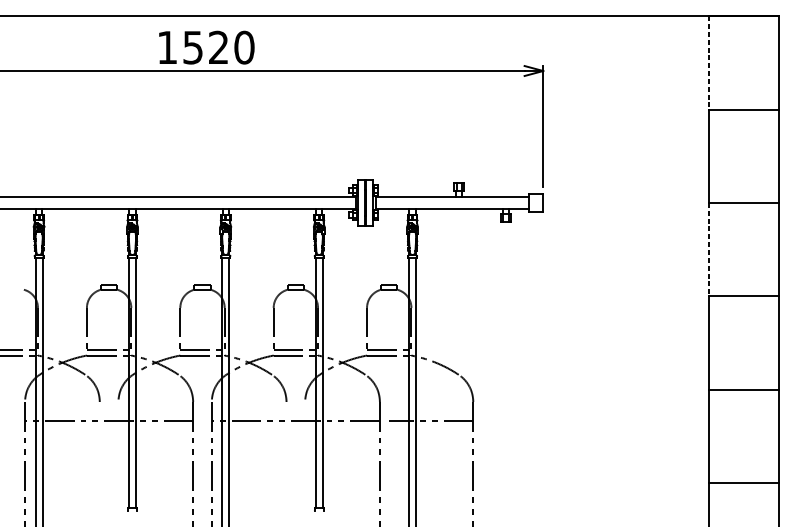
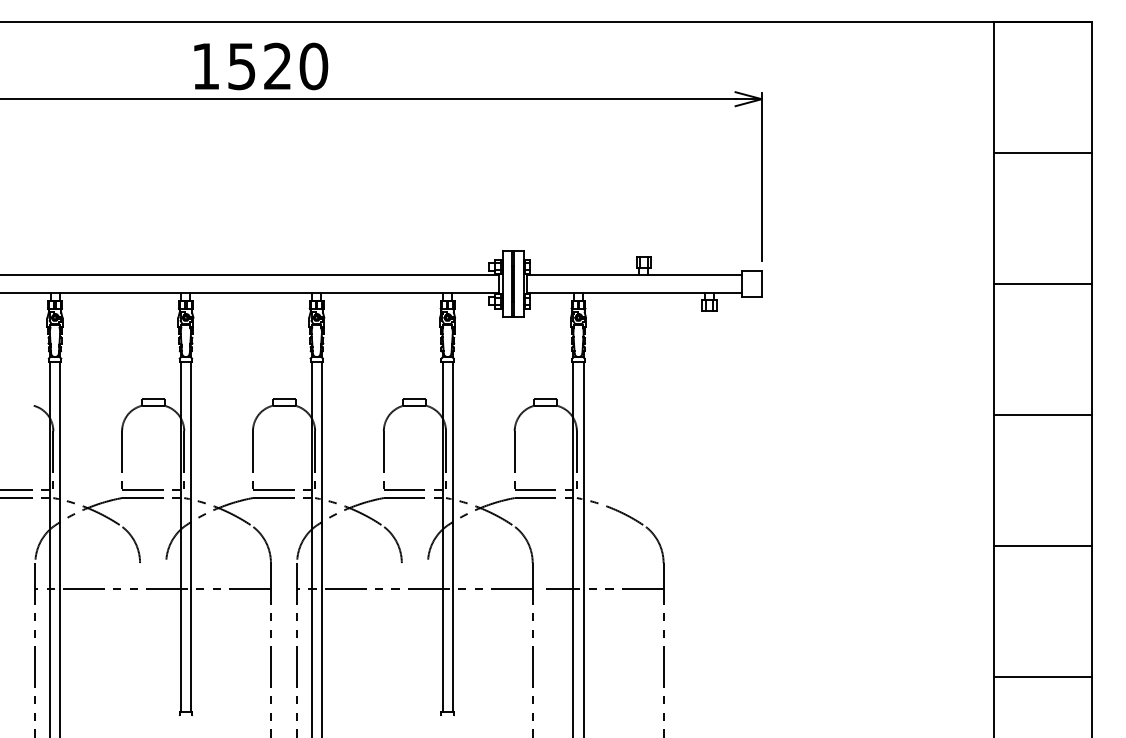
text: (207, 47) -> (261, 66), moved
line: (709, 63) -> (994, 88), dashed -> solid
line: (709, 250) -> (994, 350), dashed -> solid

